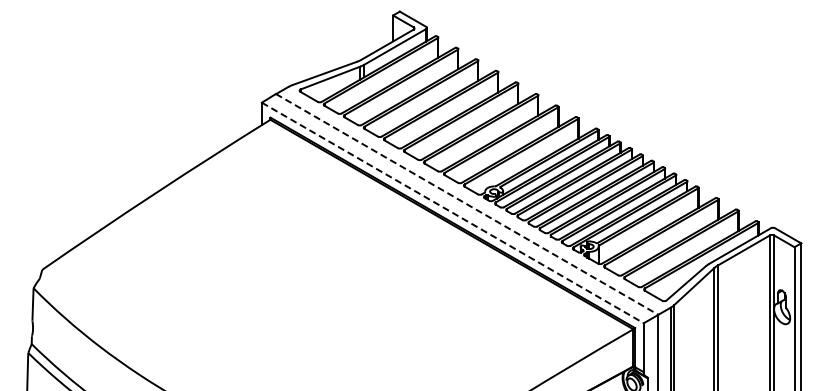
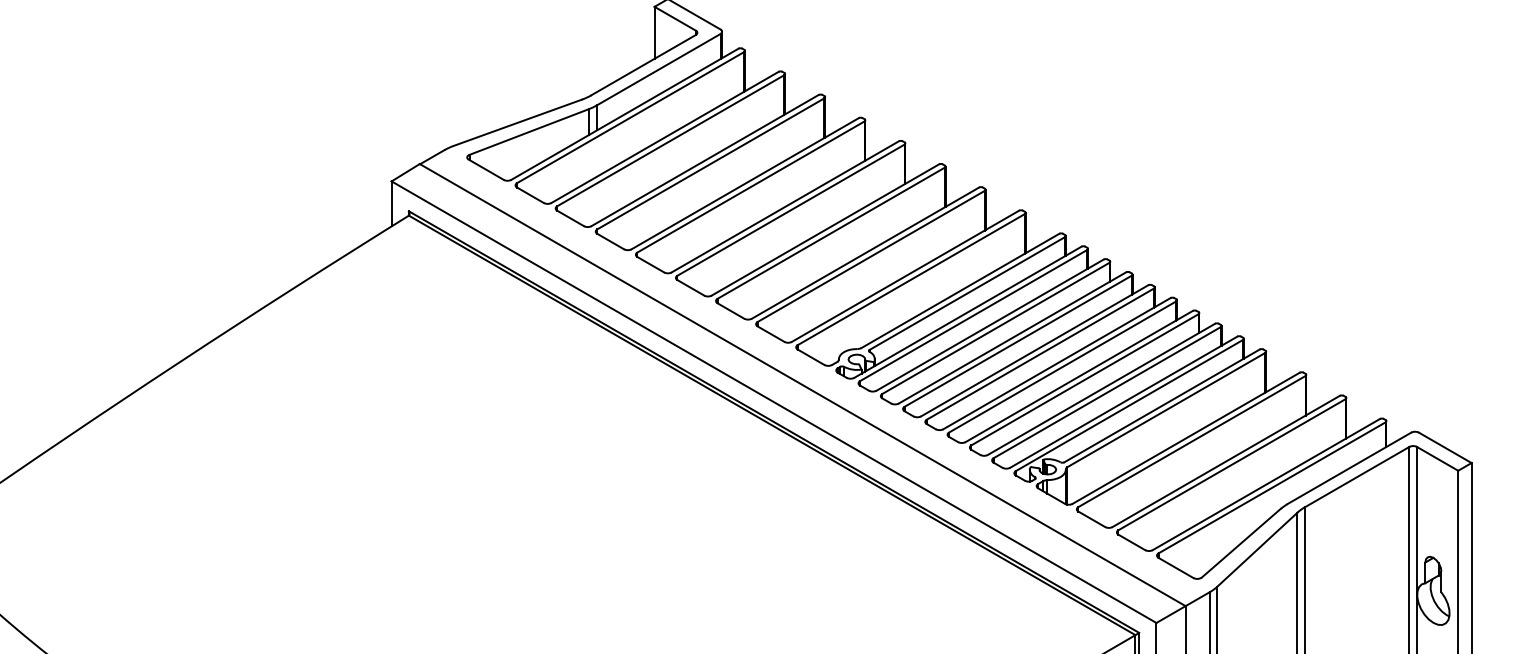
line: (467, 204) -> (803, 385), dashed -> solid
line: (452, 212) -> (773, 401), dashed -> solid

